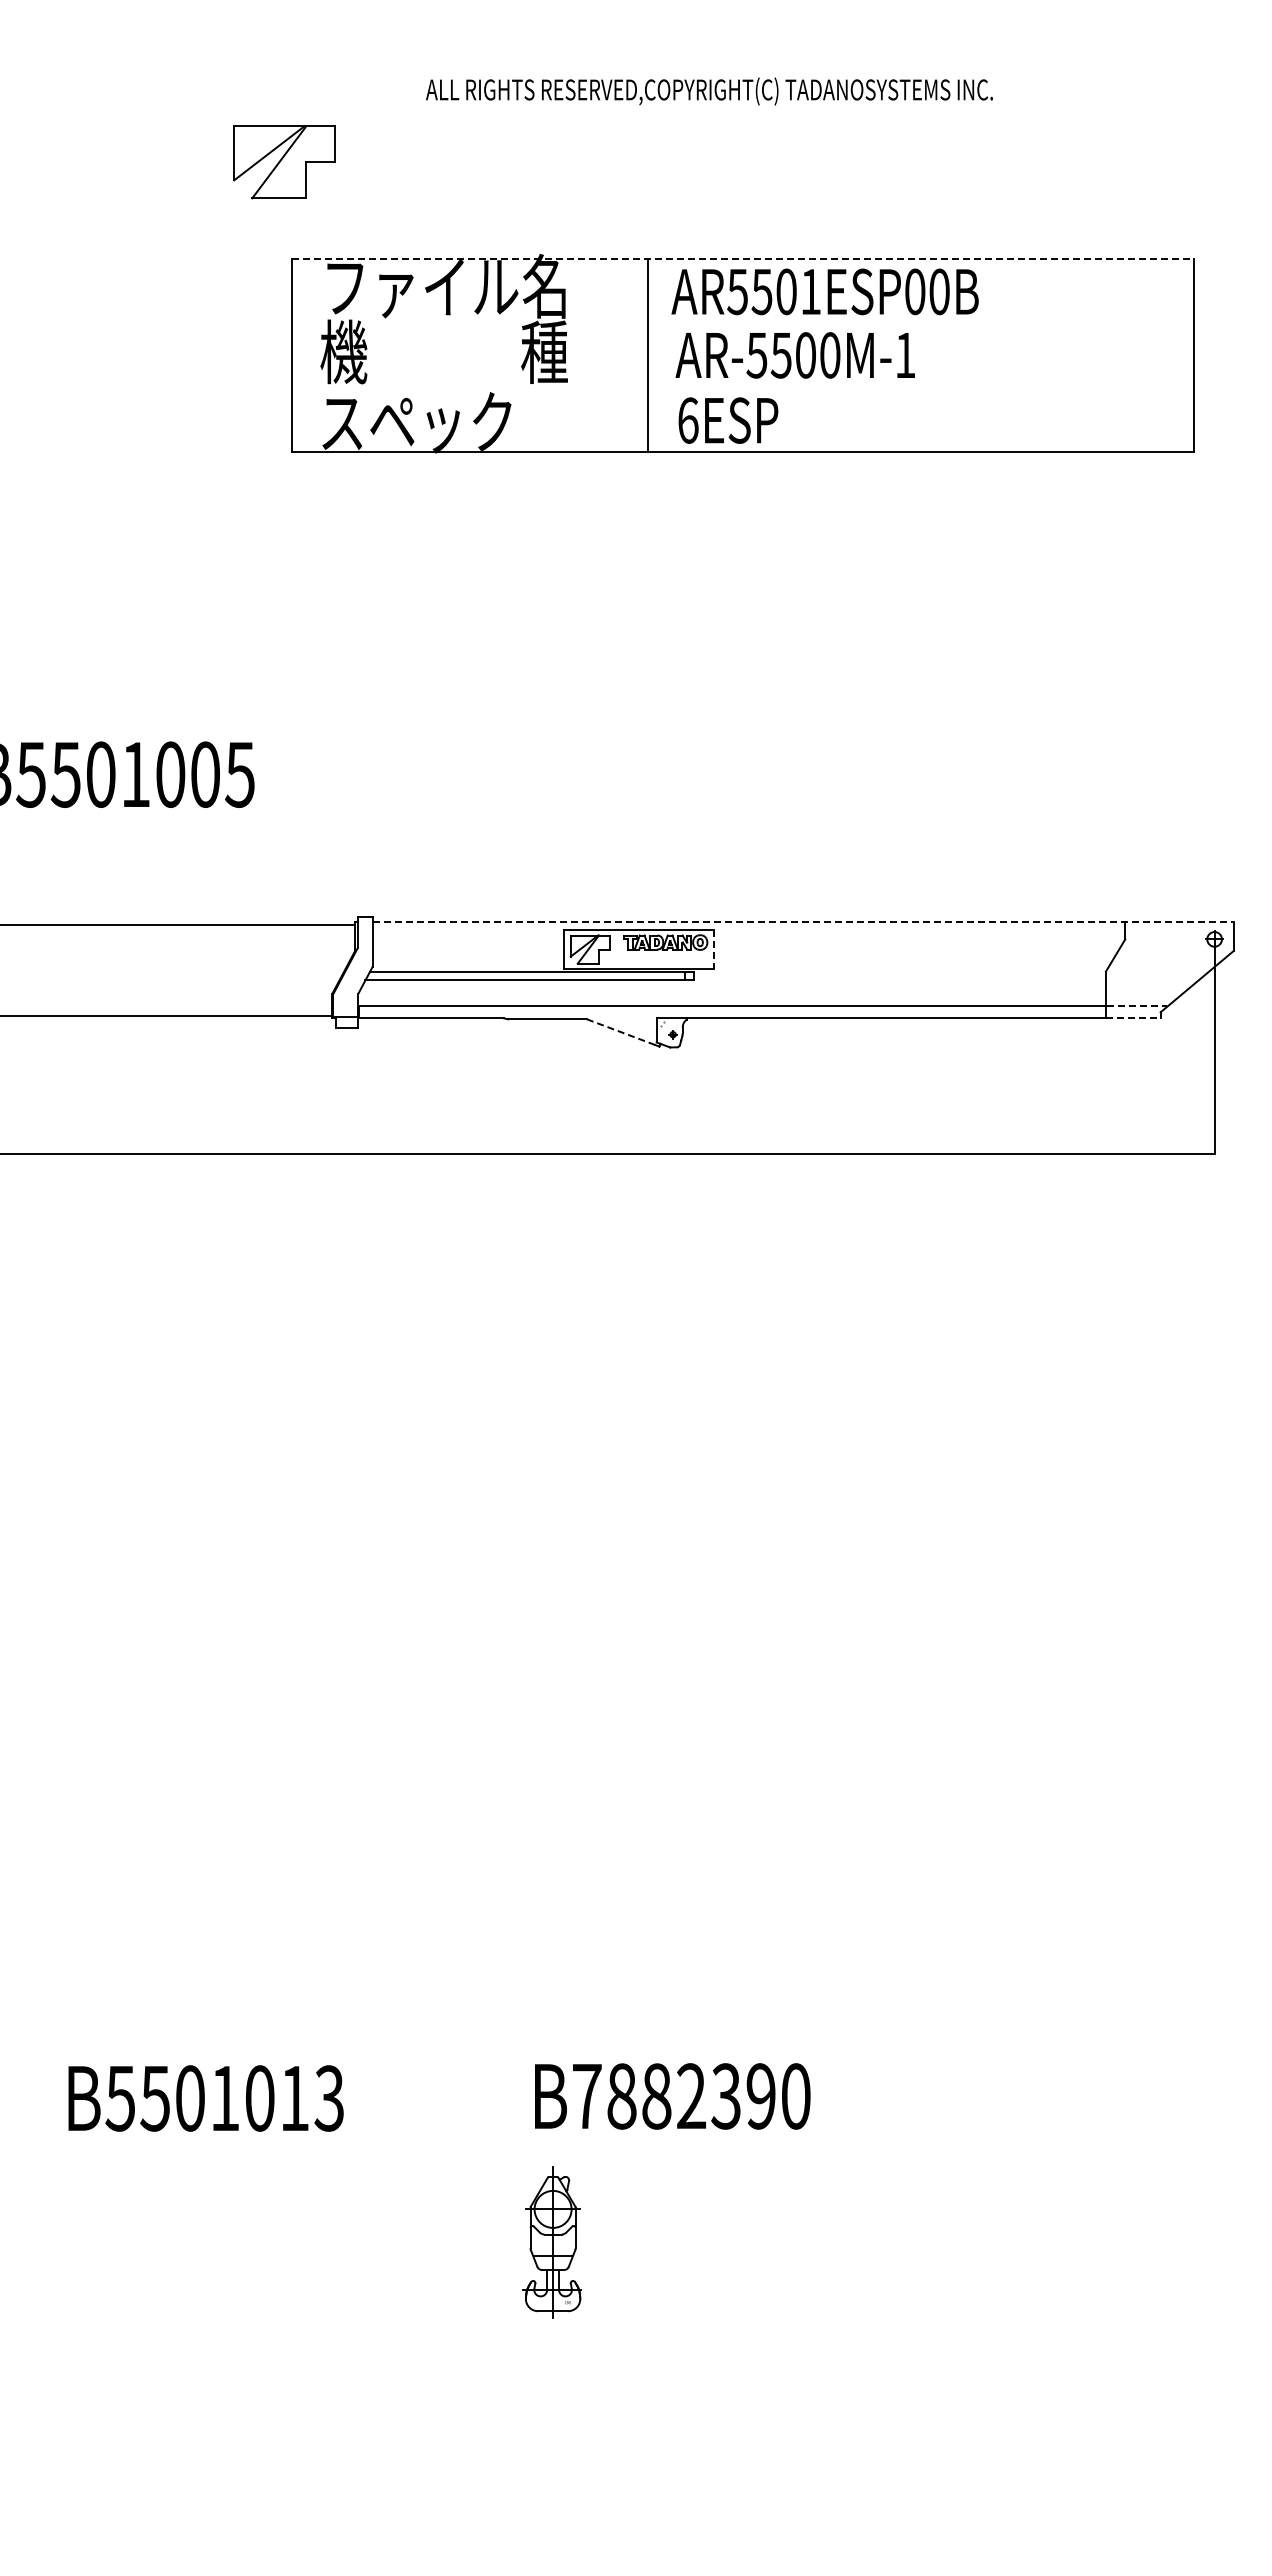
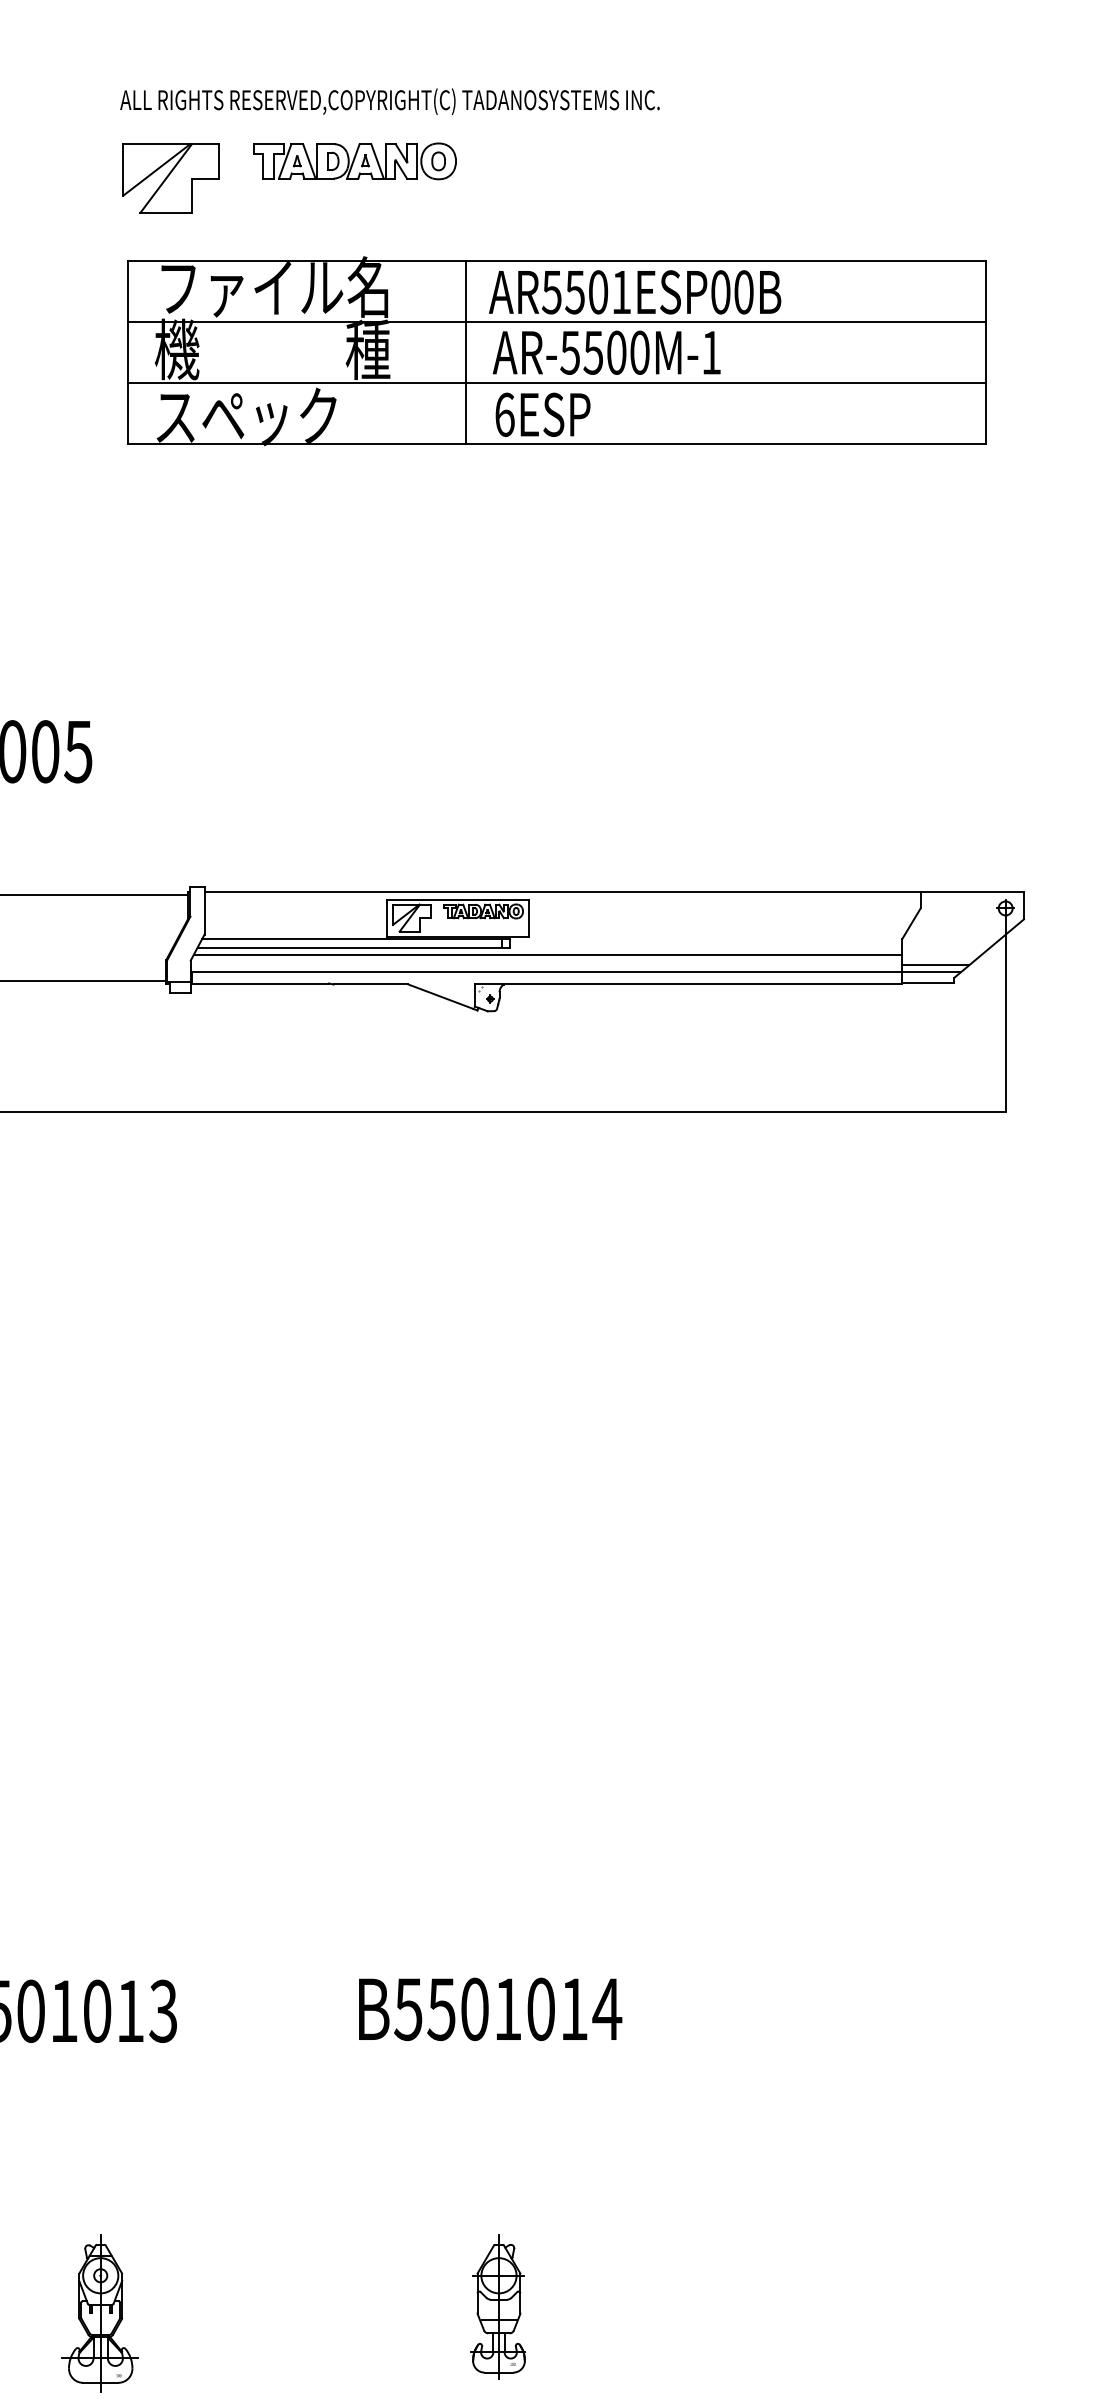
text: (709, 91) -> (389, 101), moved
part: (530, 153) -> (354, 160), added
part: (284, 162) -> (171, 178), moved
line: (742, 258) -> (556, 260), dashed -> solid
line: (742, 322) -> (556, 321), added
line: (742, 387) -> (556, 383), added
line: (803, 922) -> (614, 892), dashed -> solid
line: (714, 950) -> (529, 919), dashed -> solid
line: (733, 988) -> (547, 955), added
line: (1140, 999) -> (935, 965), added
line: (1137, 1006) -> (932, 972), dashed -> solid
line: (1133, 1018) -> (928, 983), dashed -> solid
line: (621, 1032) -> (441, 997), dashed -> solid
text: (691, 2096) -> (507, 2009), B7882390 -> B5501014
part: (551, 2242) -> (497, 2307), moved
part: (262, 2416) -> (99, 2313), added

